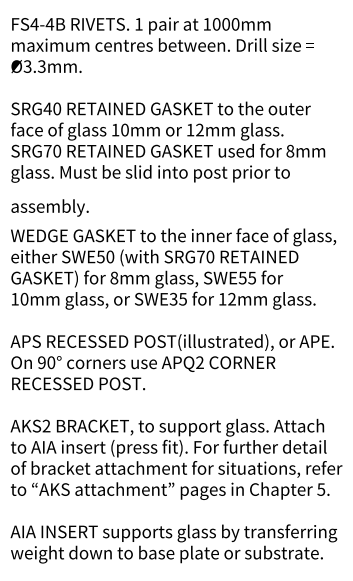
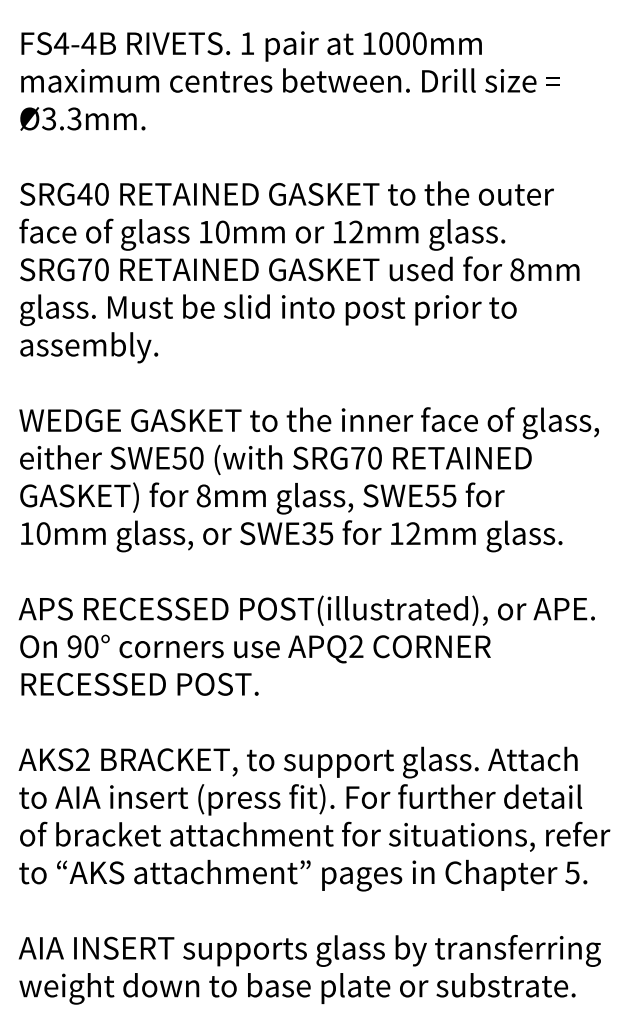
text: (49, 207) -> (88, 346), moved

